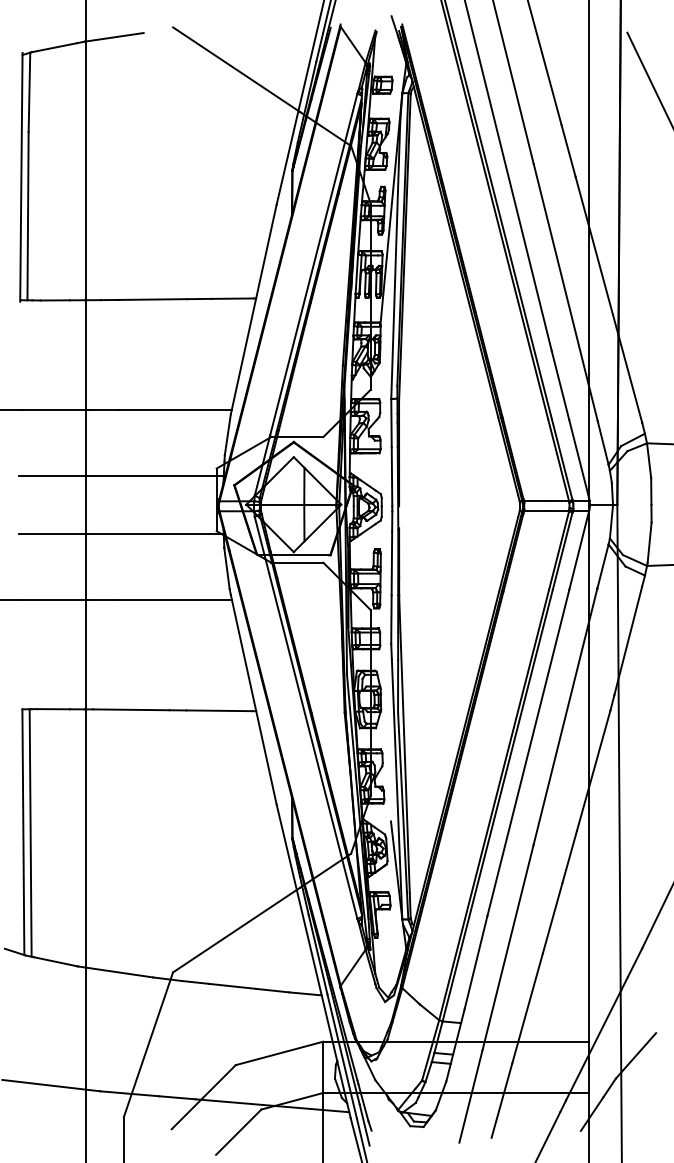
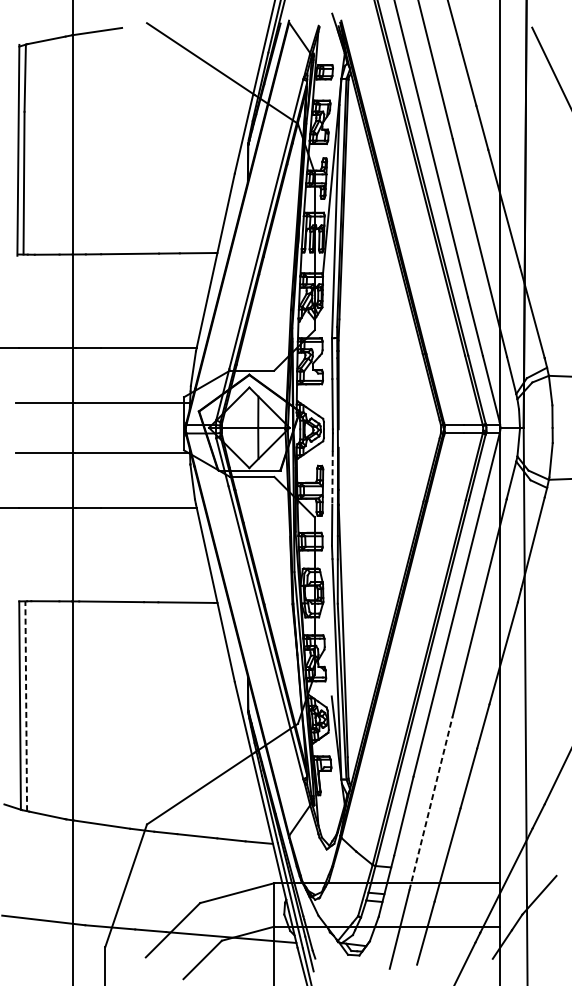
line: (391, 563) -> (332, 477), solid -> dashed
line: (30, 832) -> (26, 705), solid -> dashed
line: (508, 947) -> (431, 803), solid -> dashed

